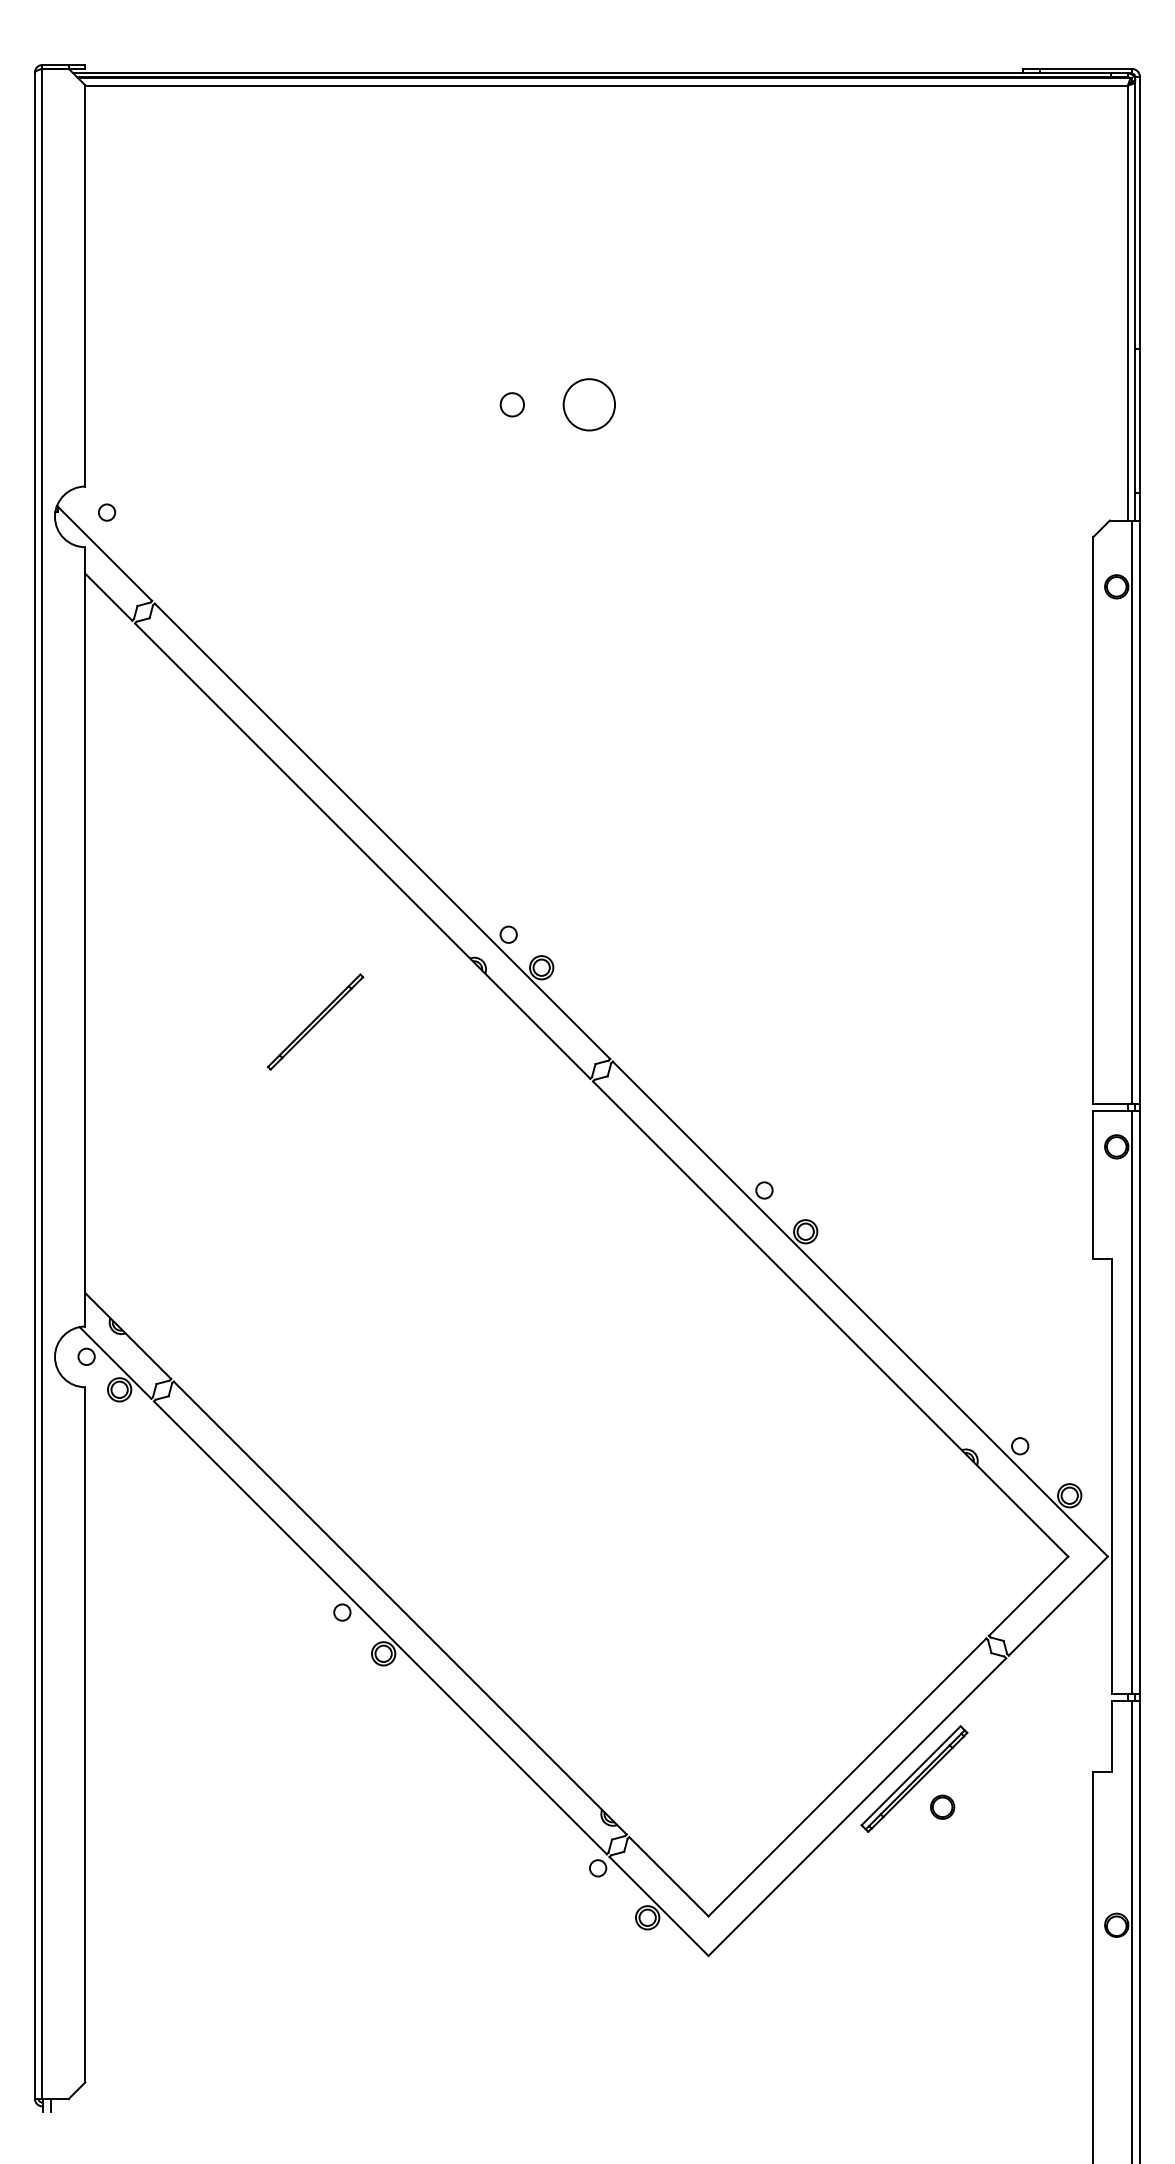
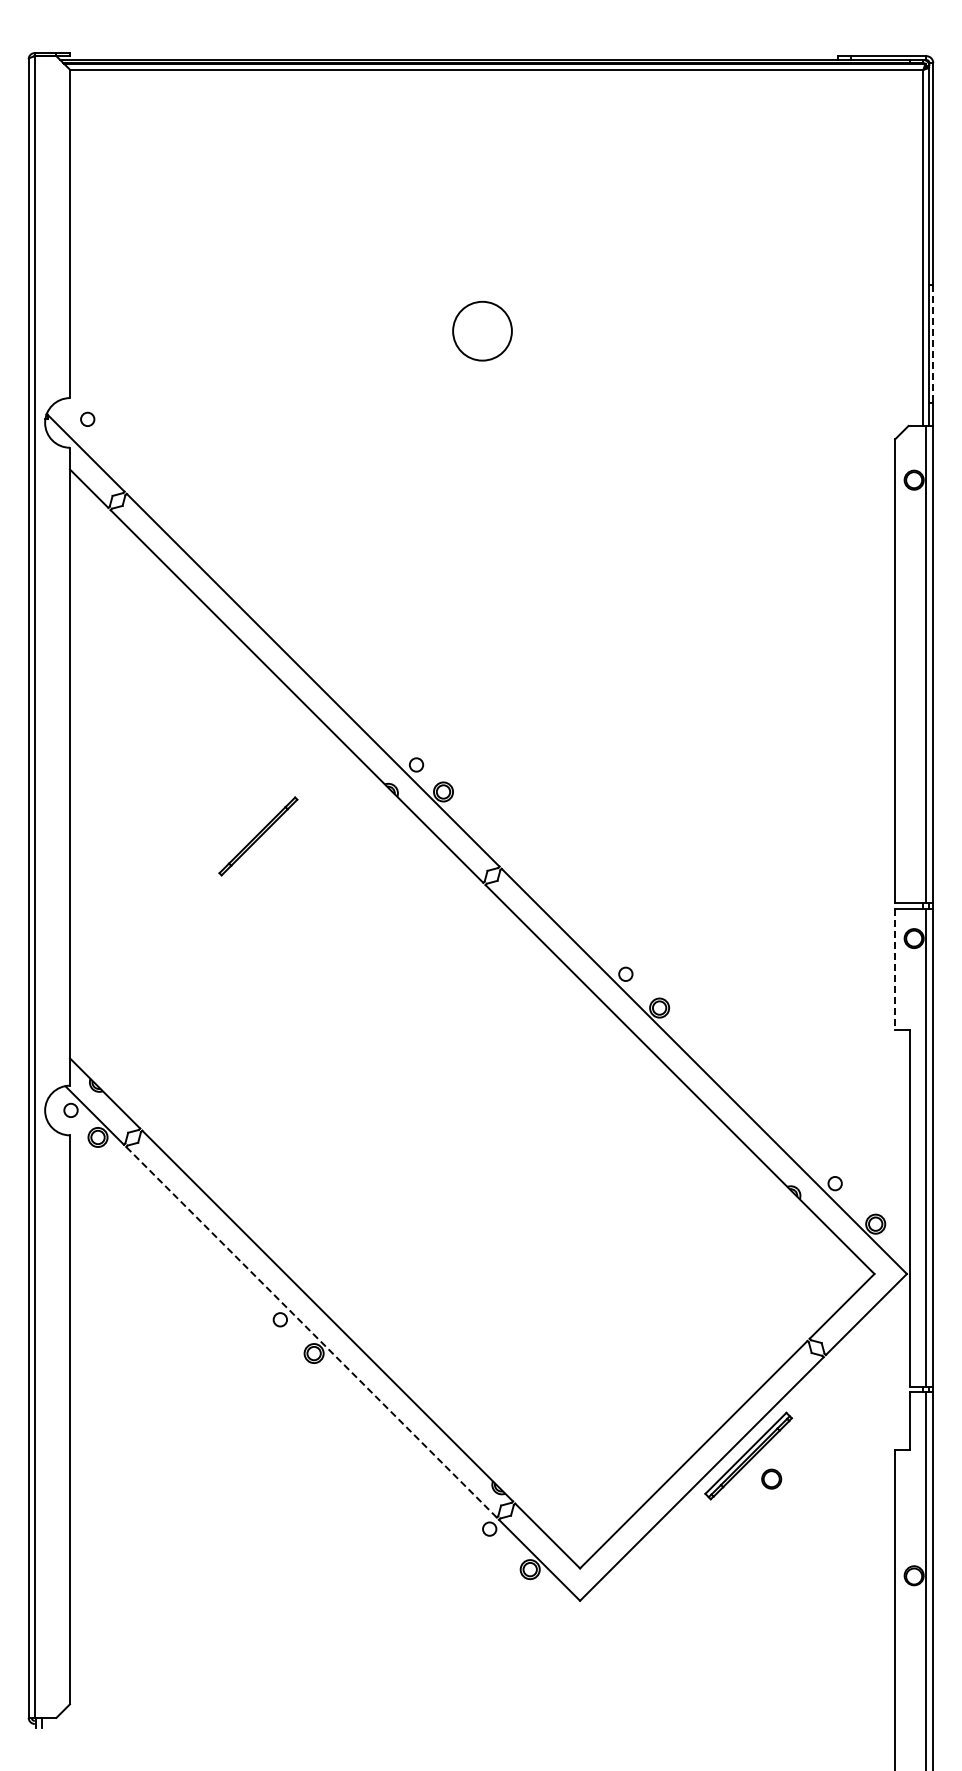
circle: (512, 403) -> (419, 330), removed
circle: (589, 405) -> (482, 331), size x1.4
line: (1140, 421) -> (933, 344), solid -> dashed
line: (1093, 1184) -> (895, 969), solid -> dashed
line: (380, 1626) -> (311, 1331), solid -> dashed

